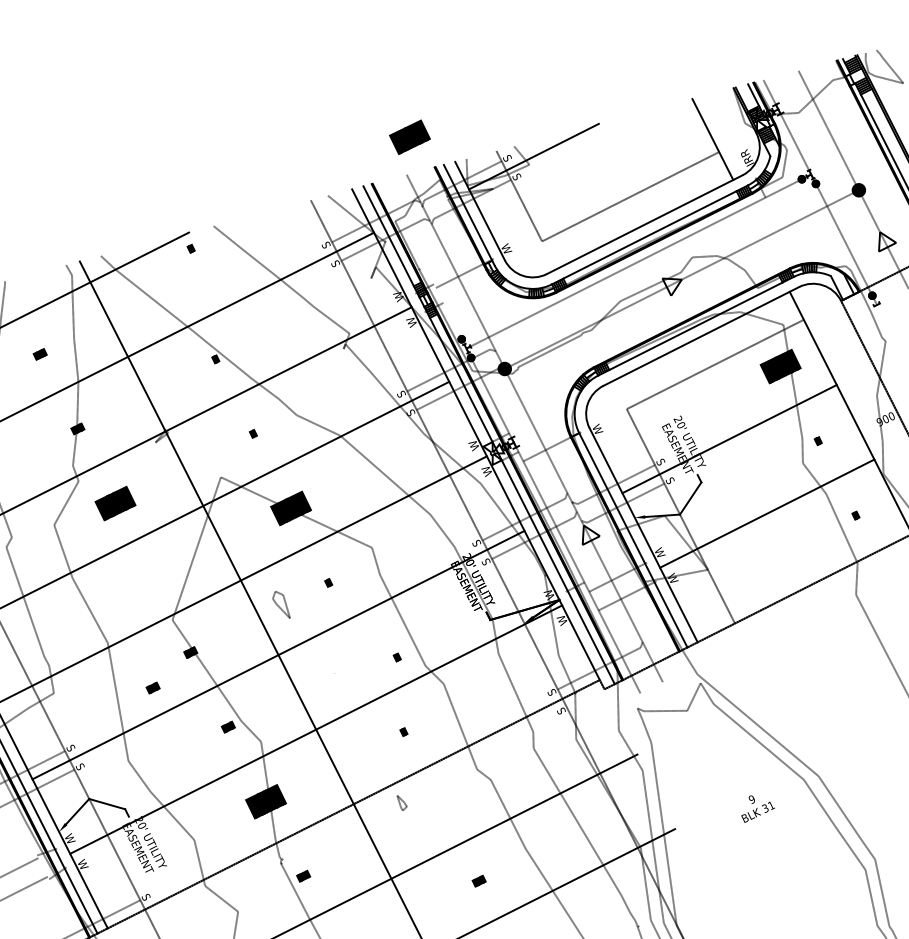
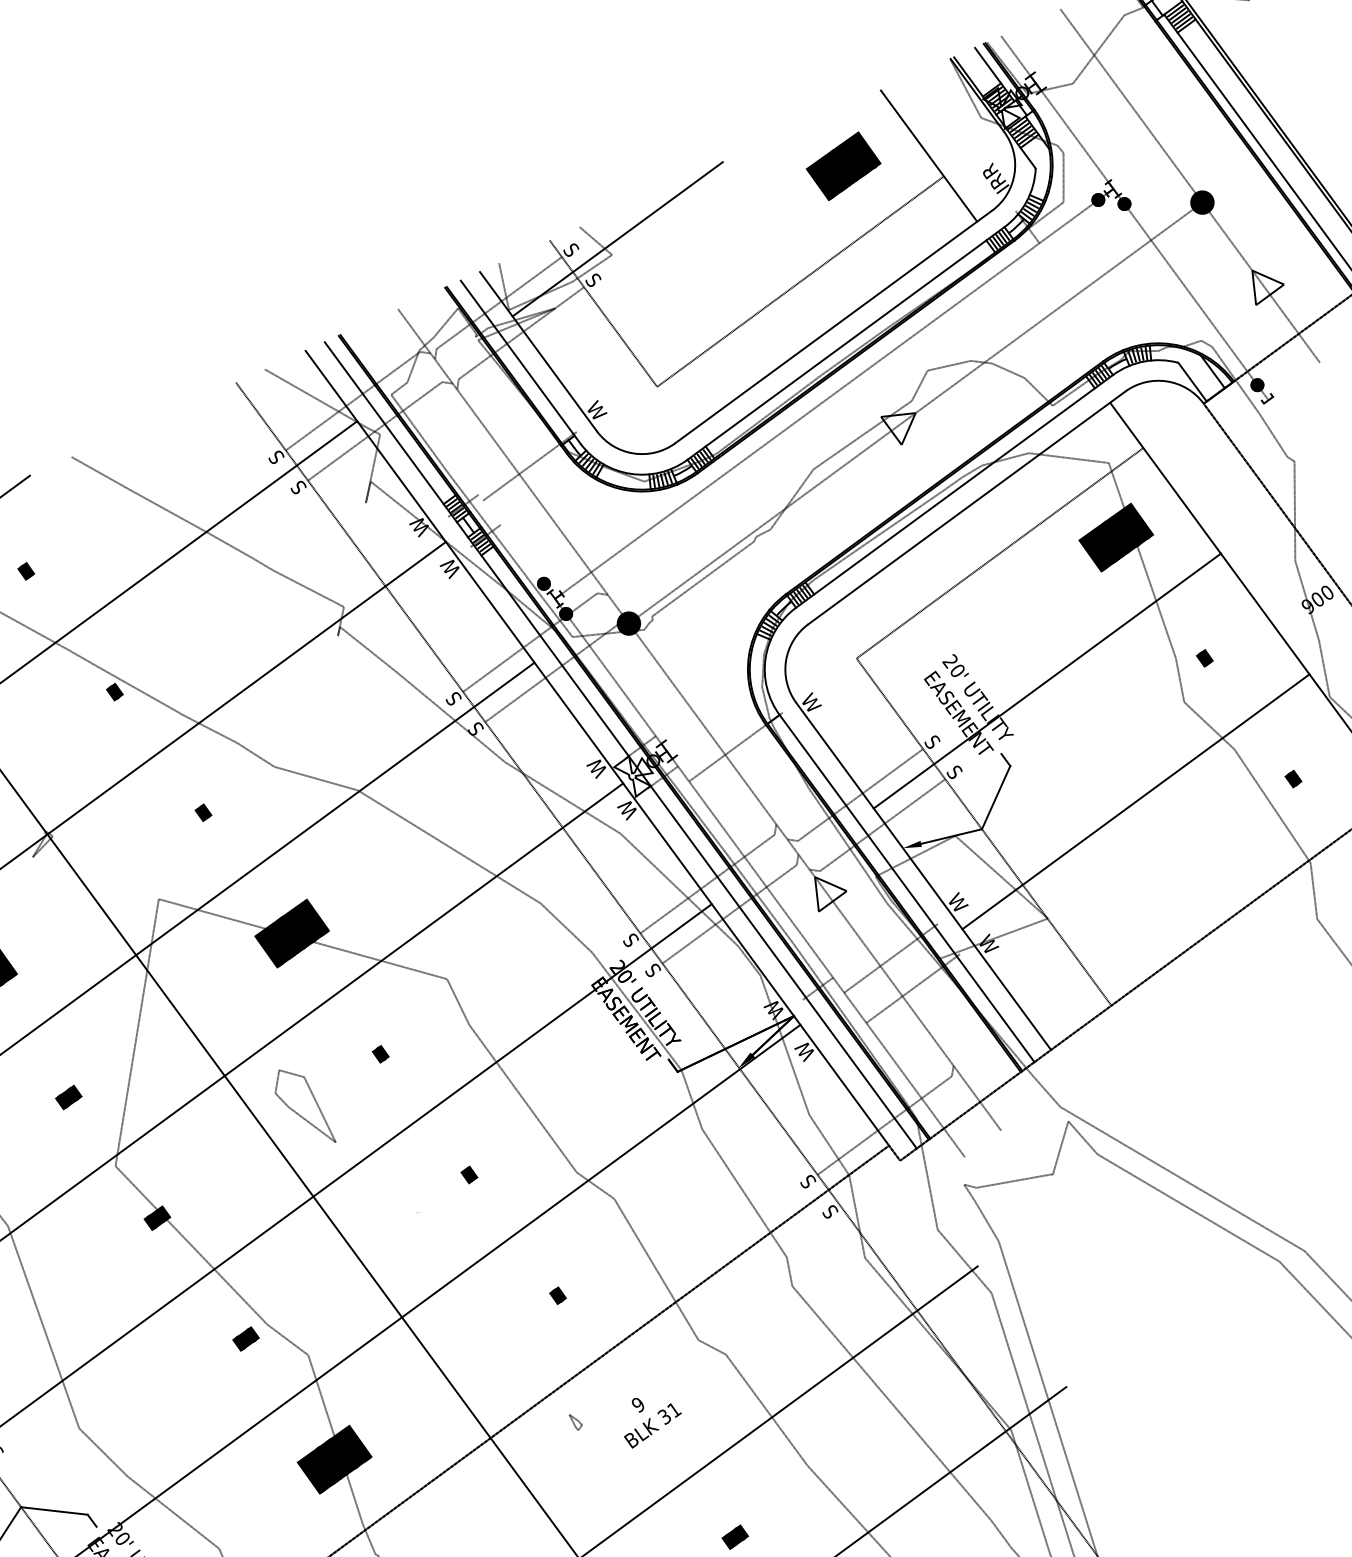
text: (409, 136) -> (842, 165), moved
text: (190, 248) -> (24, 571), moved
part: (281, 604) -> (303, 1106), size x1.67
text: (396, 657) -> (467, 1175), moved
text: (152, 687) -> (67, 1096), moved
part: (402, 803) -> (576, 1422), size x0.62
text: (757, 808) -> (650, 1419), moved

